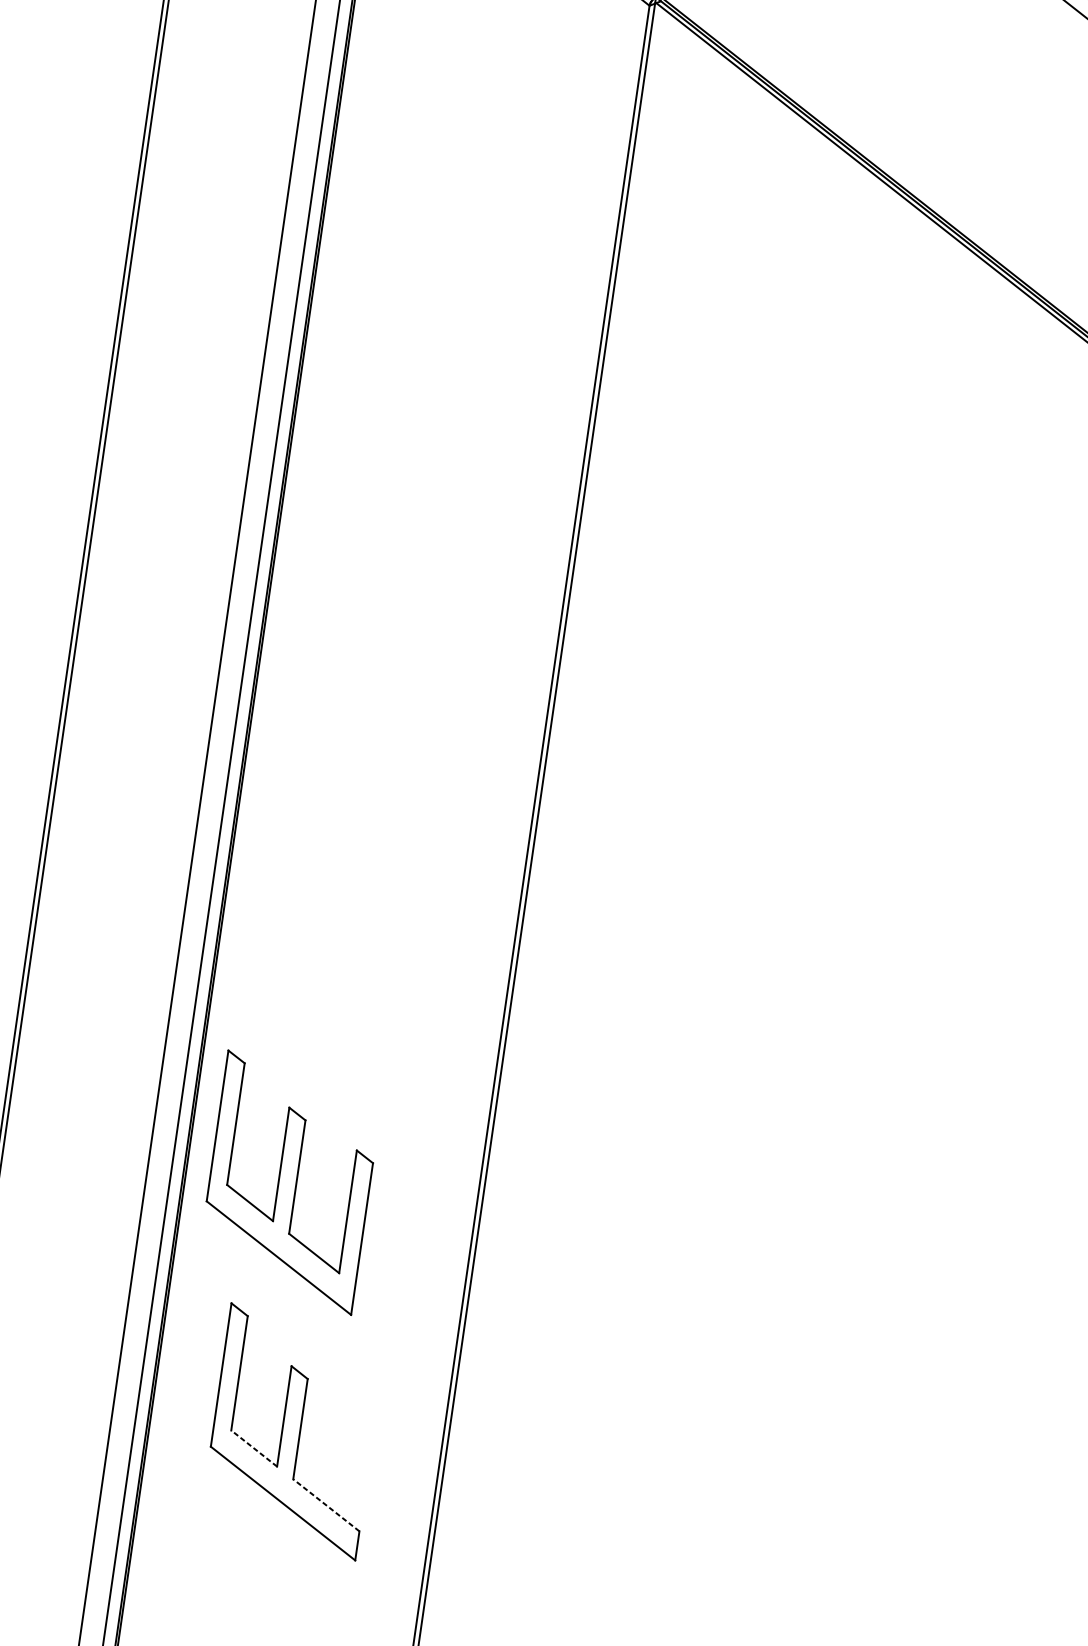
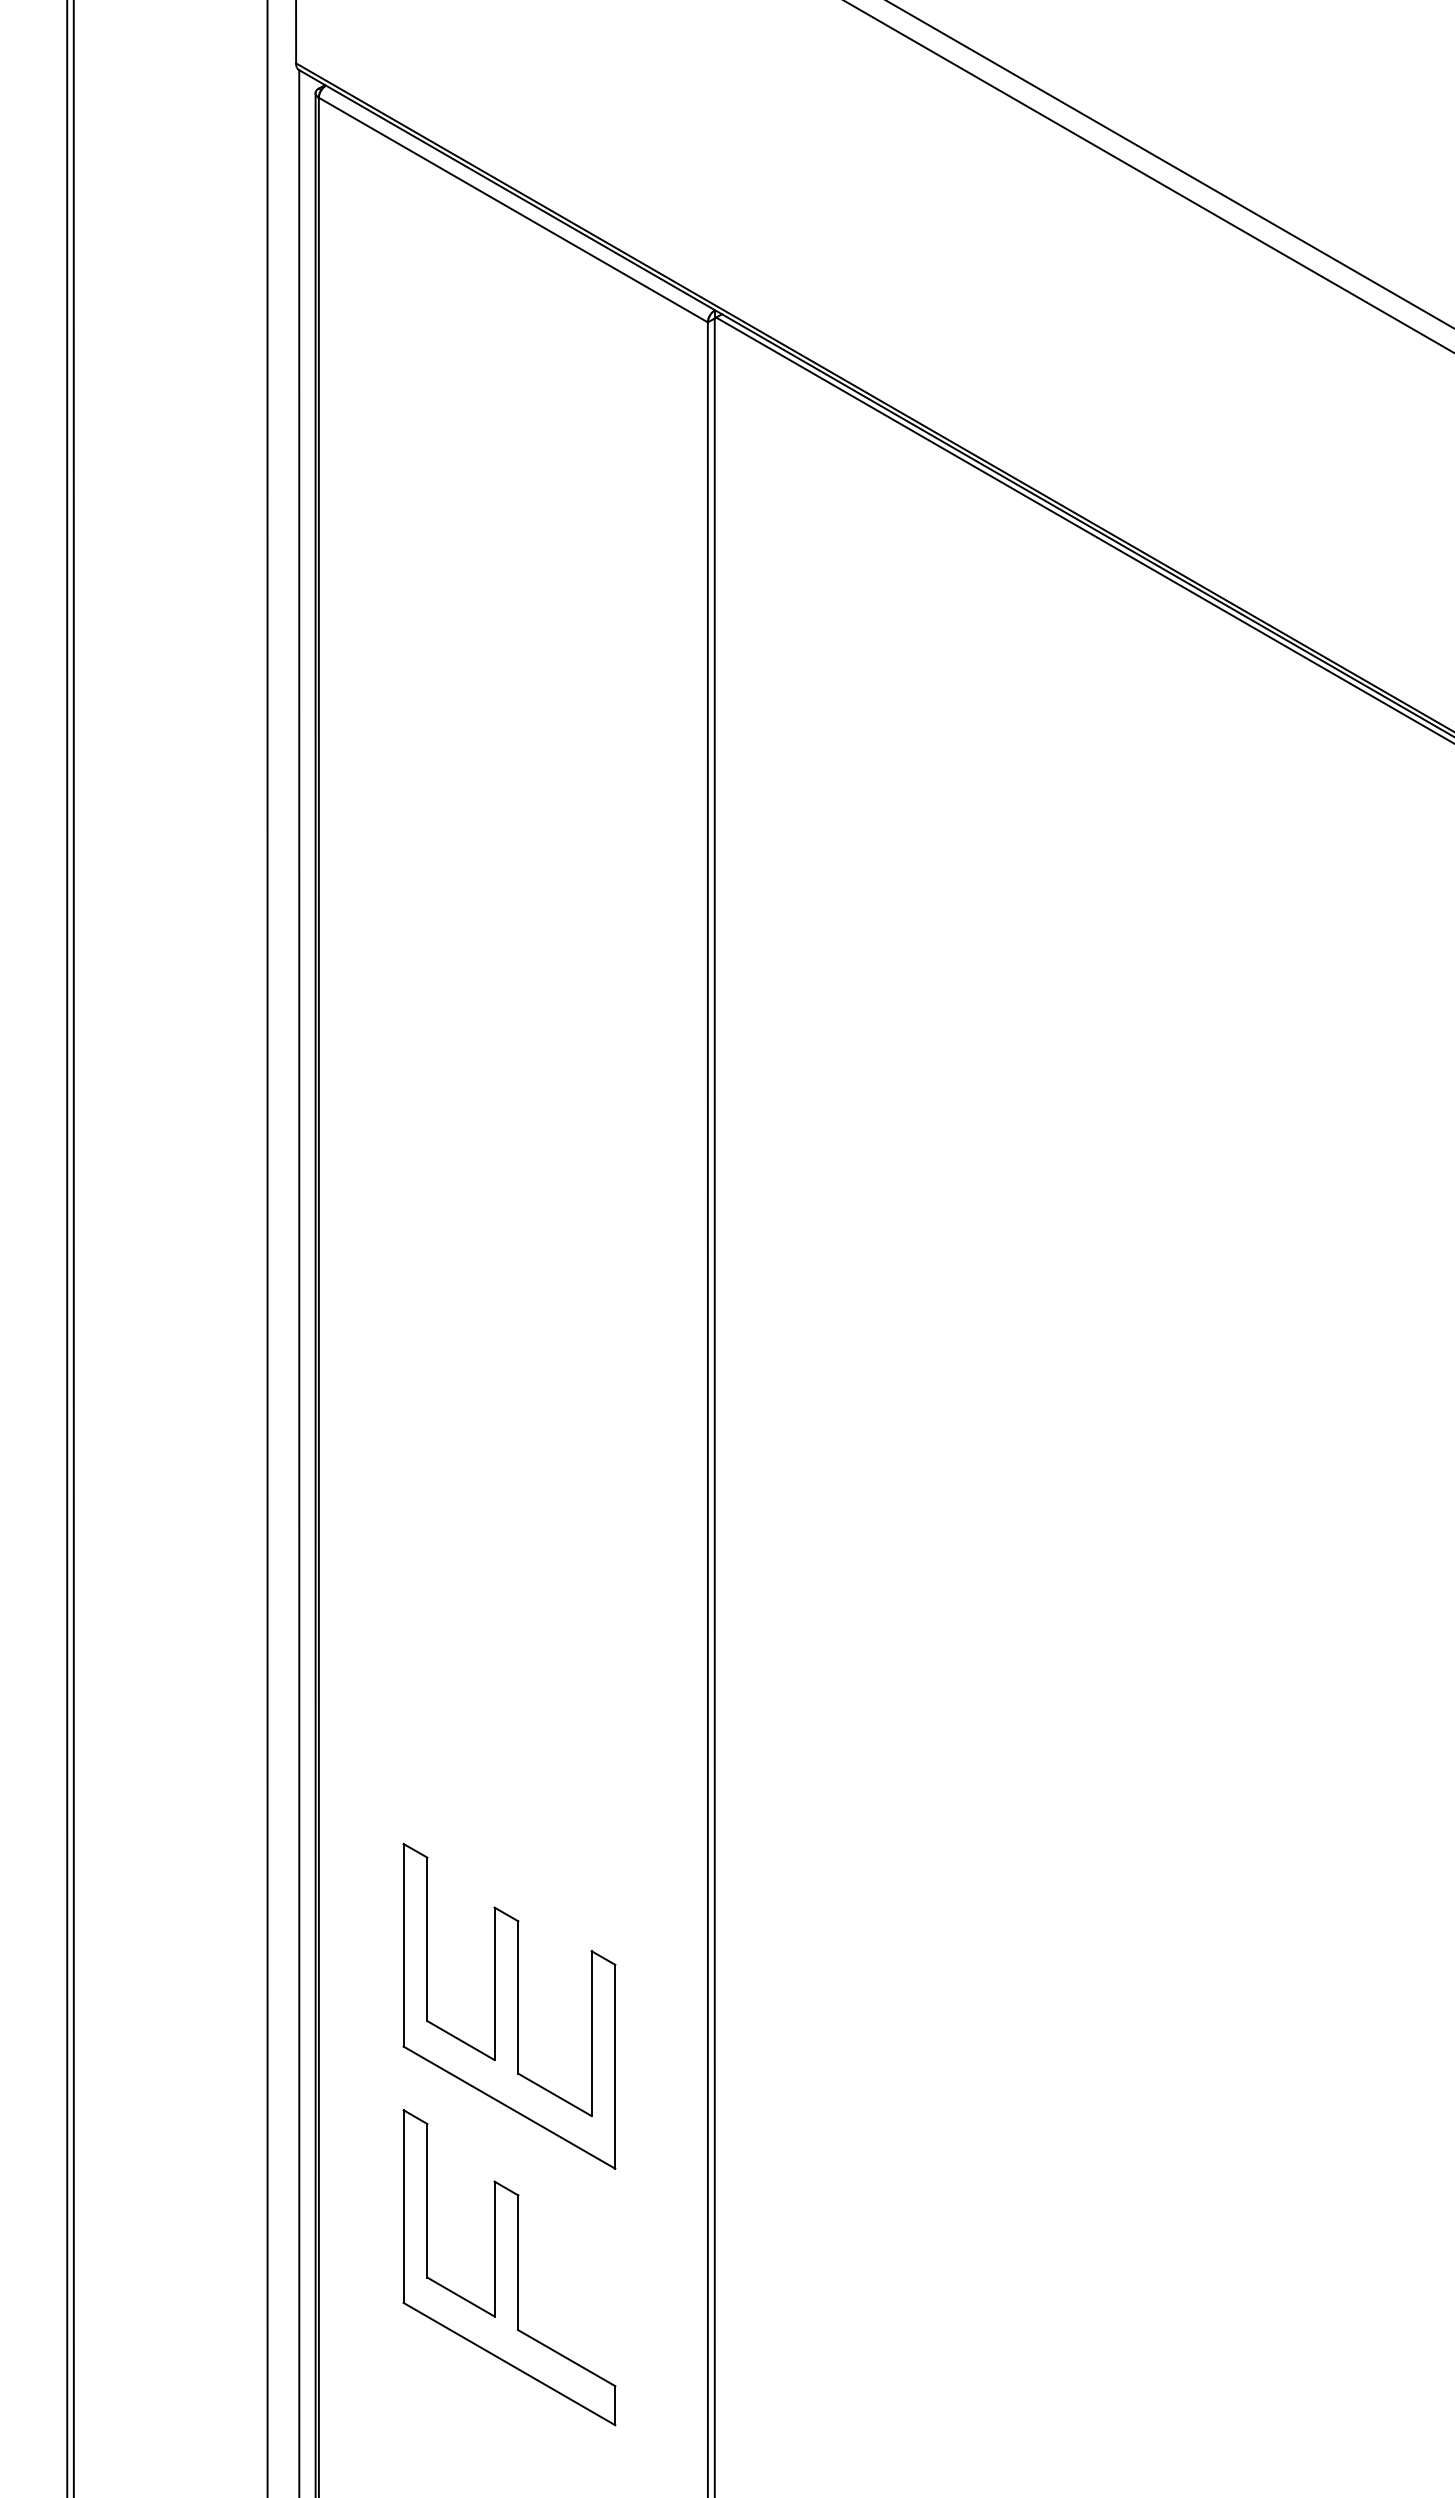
part: (289, 1182) -> (509, 2006), moved
line: (254, 1448) -> (461, 2297), dashed -> solid
line: (326, 1504) -> (566, 2357), dashed -> solid

